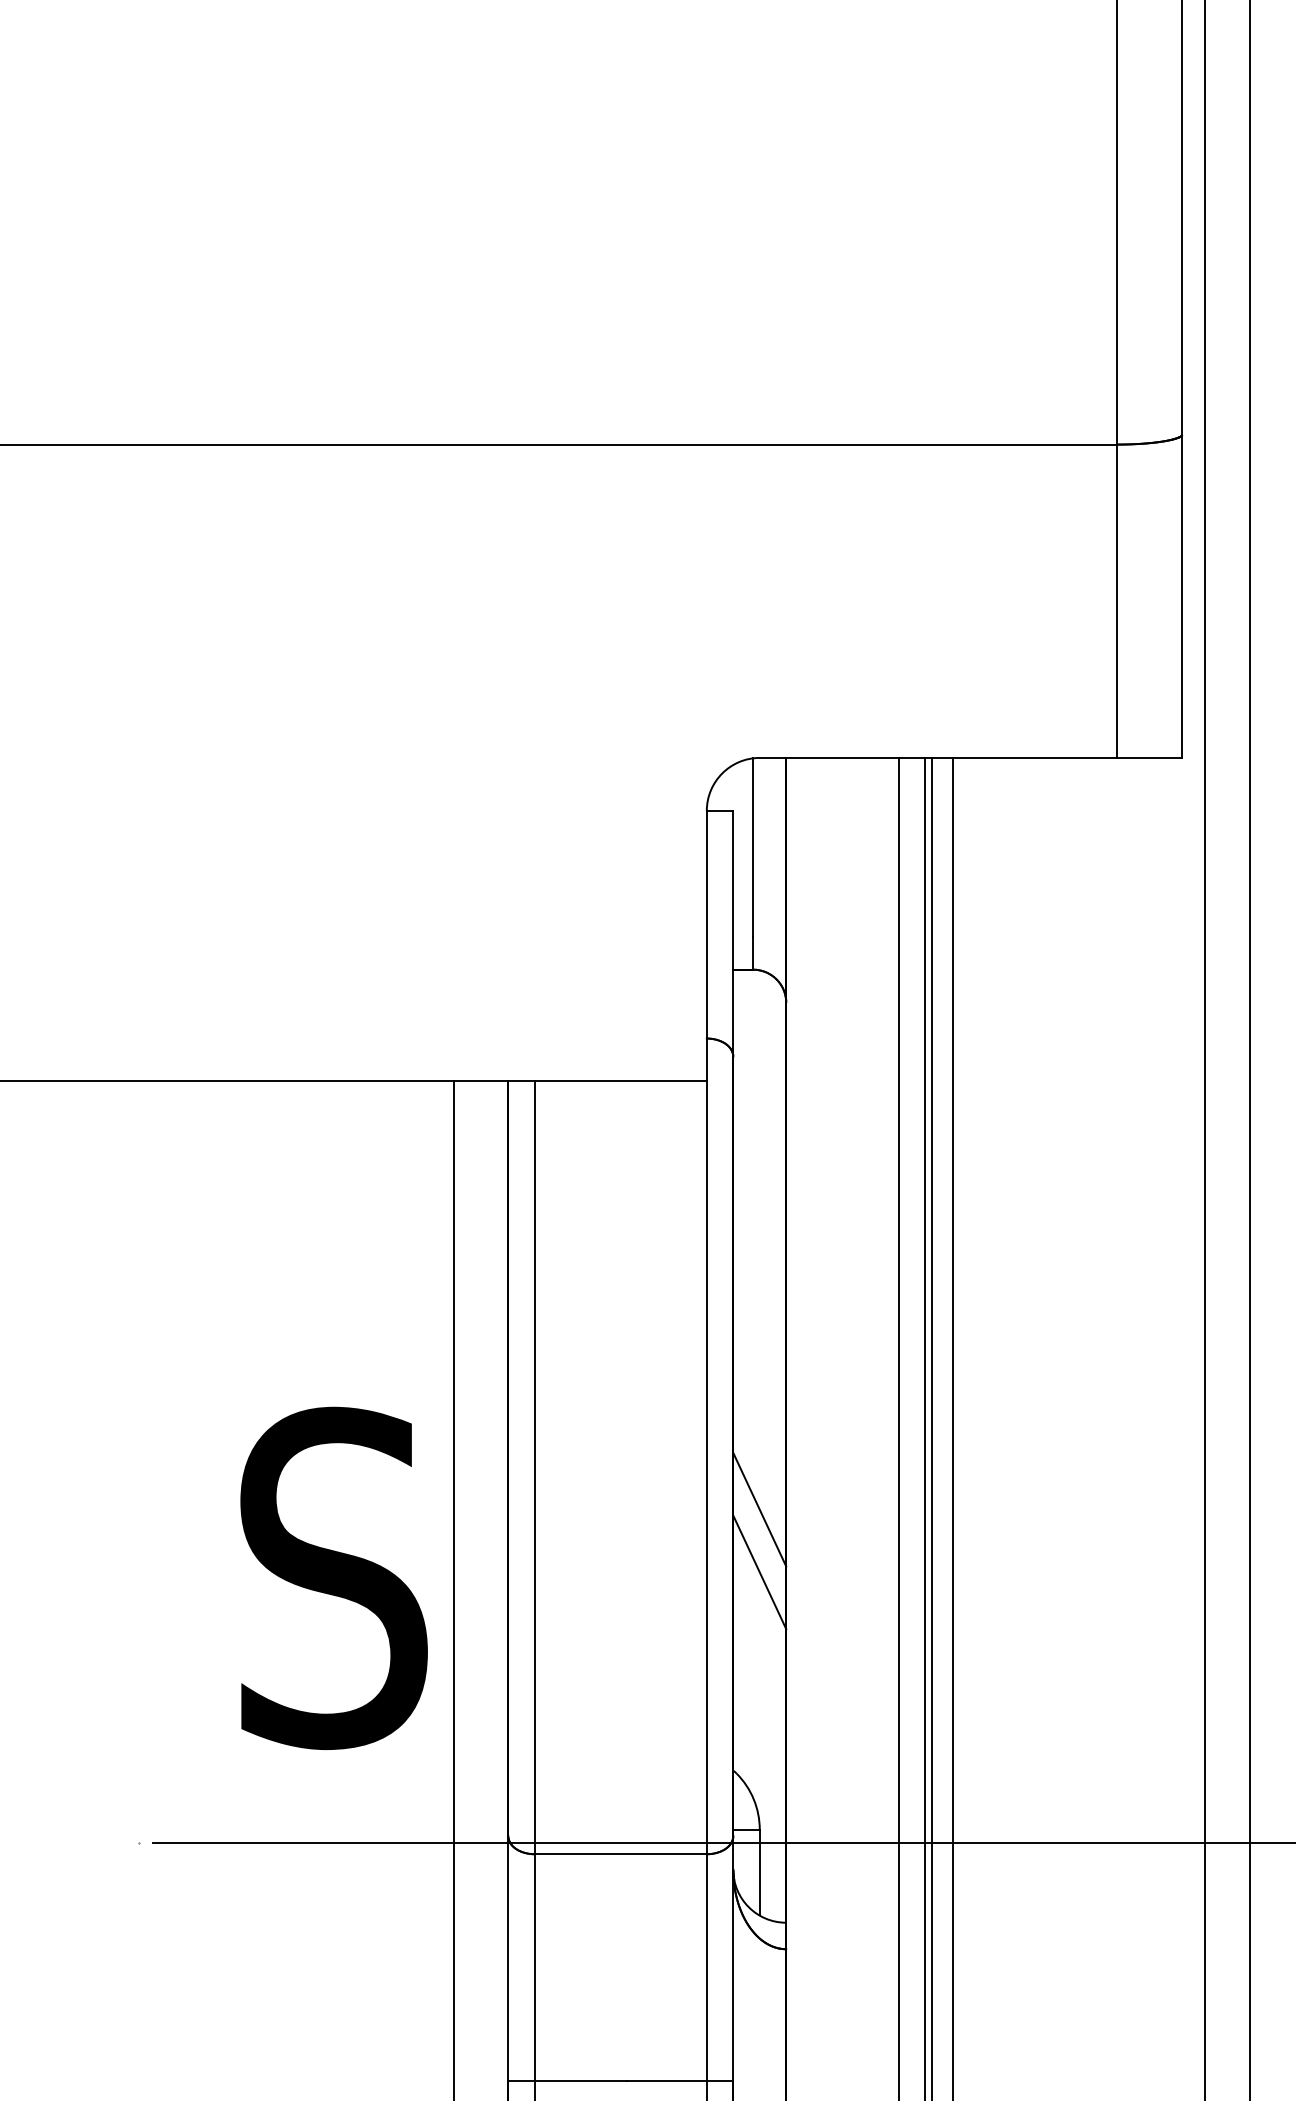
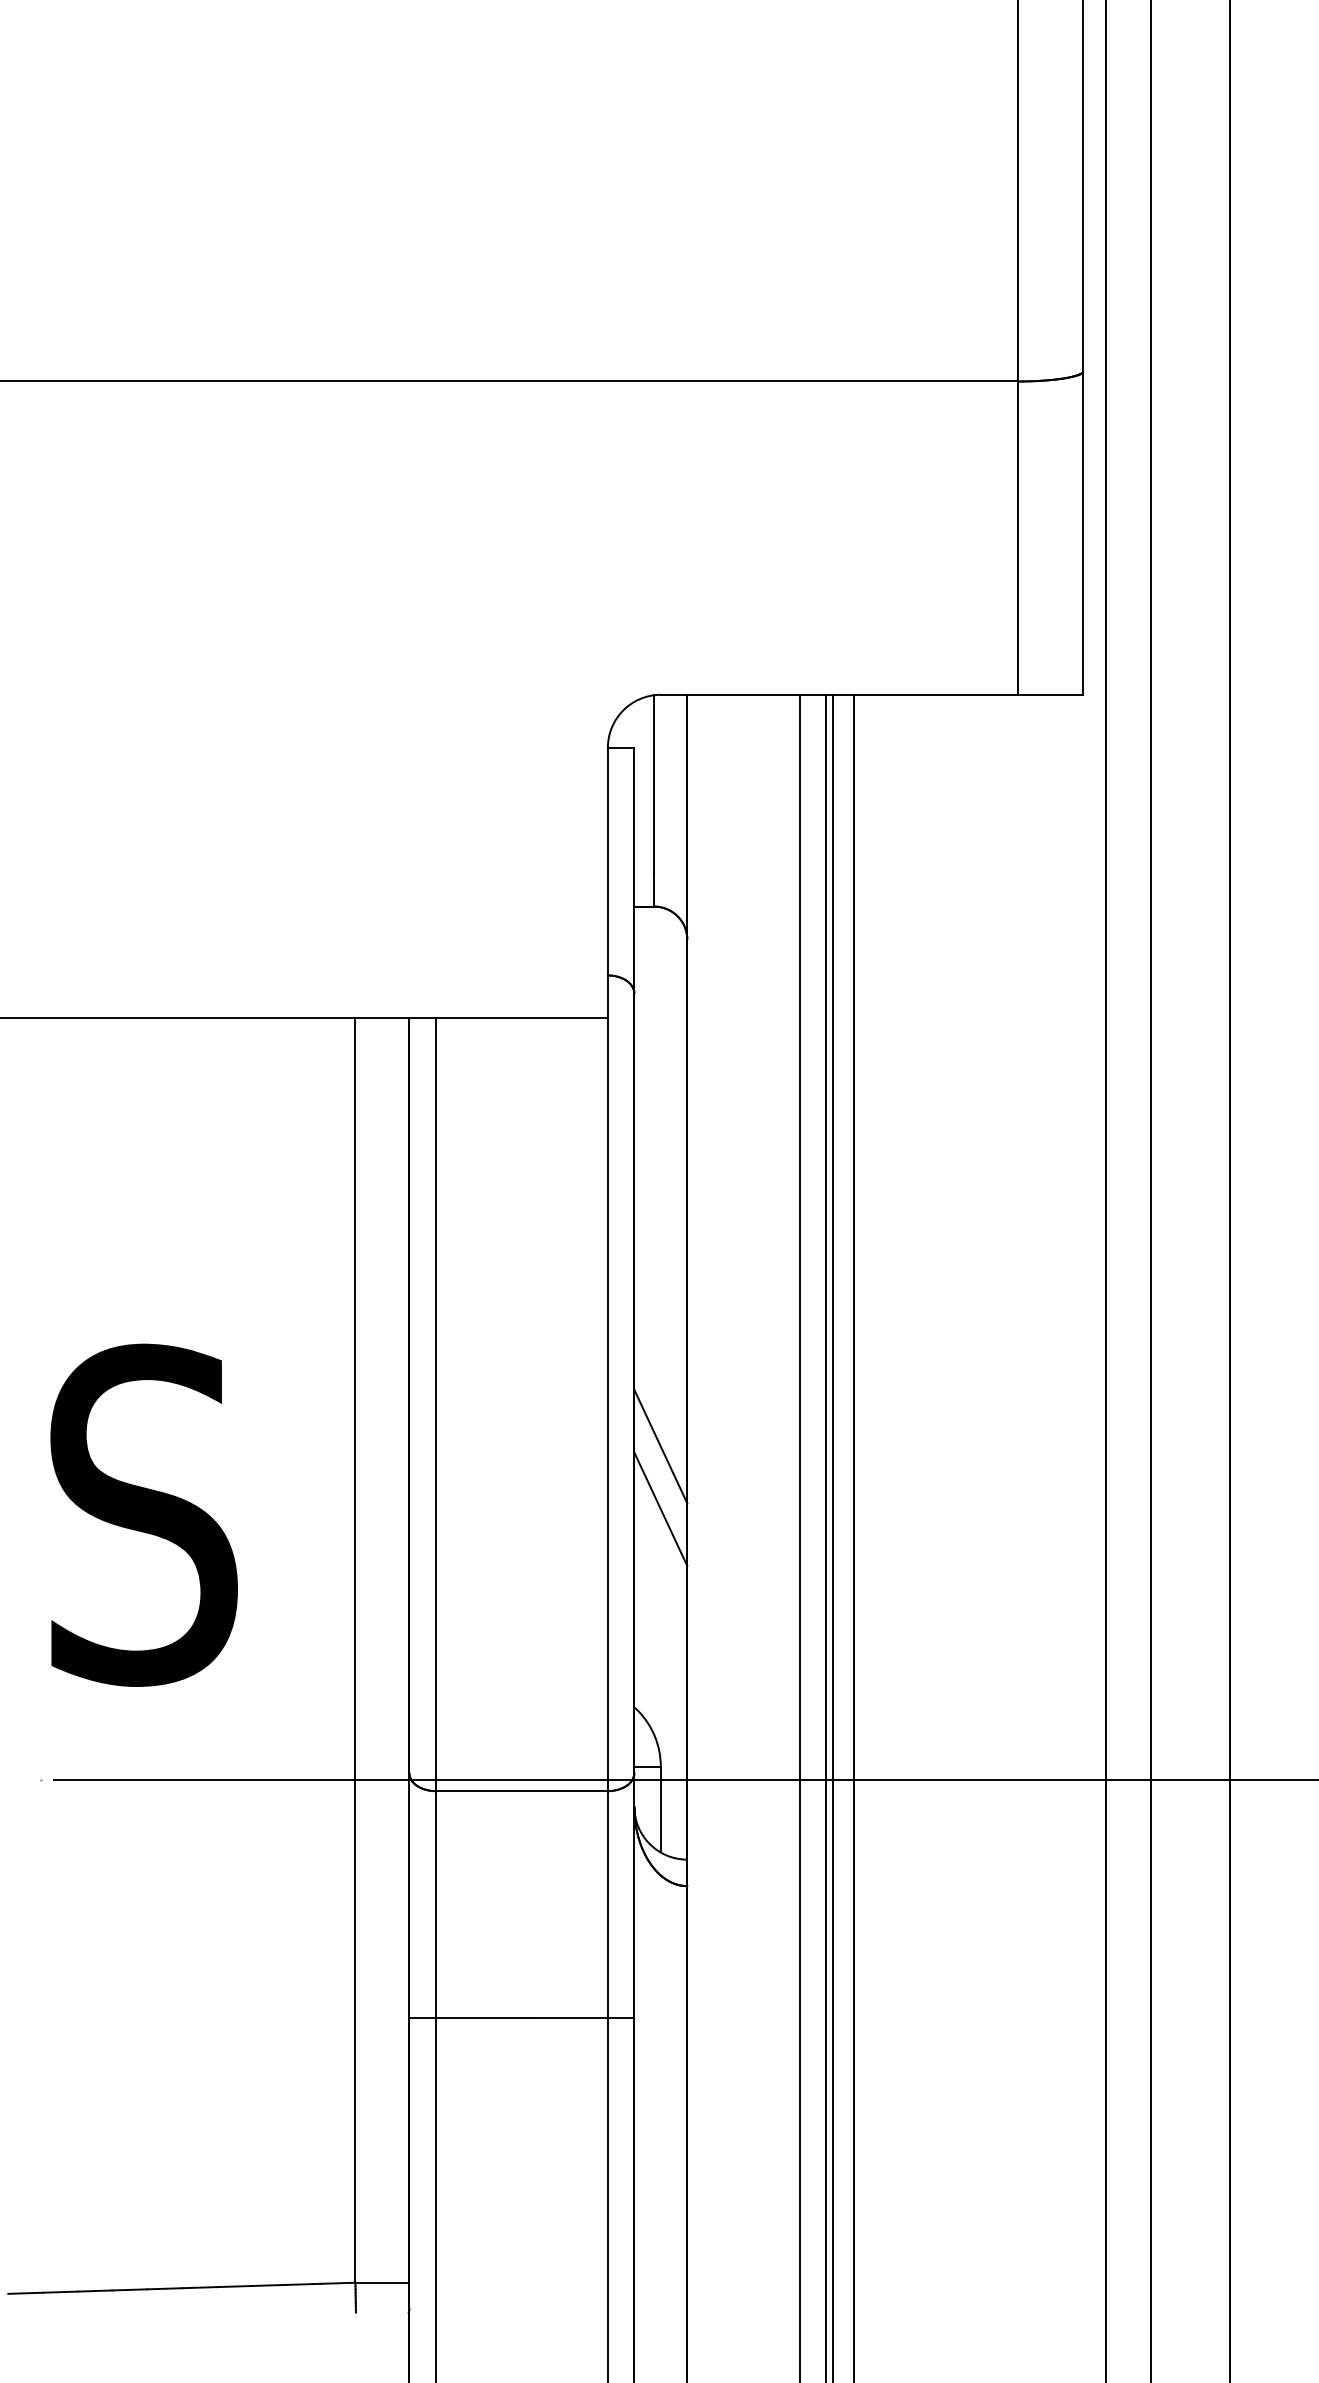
text: (333, 1577) -> (143, 1514), moved

